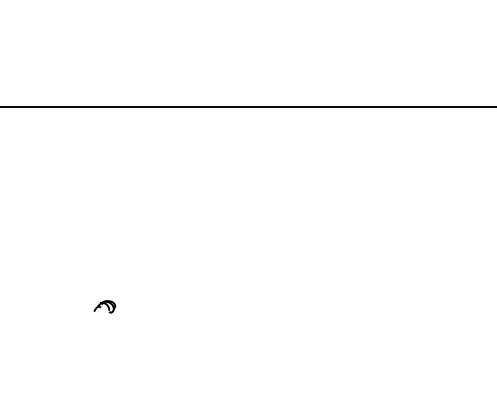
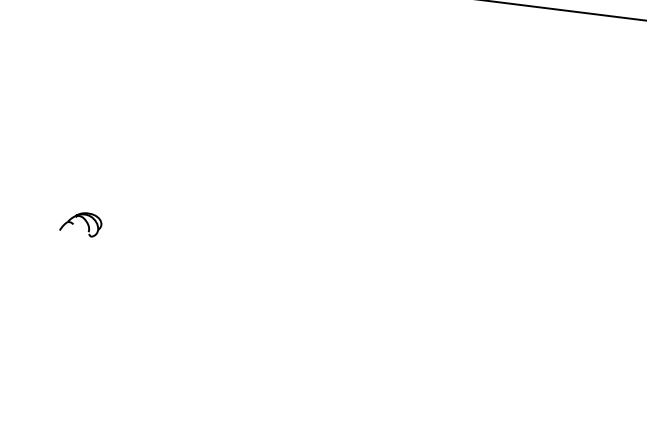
part: (104, 306) -> (81, 223), size x1.43

